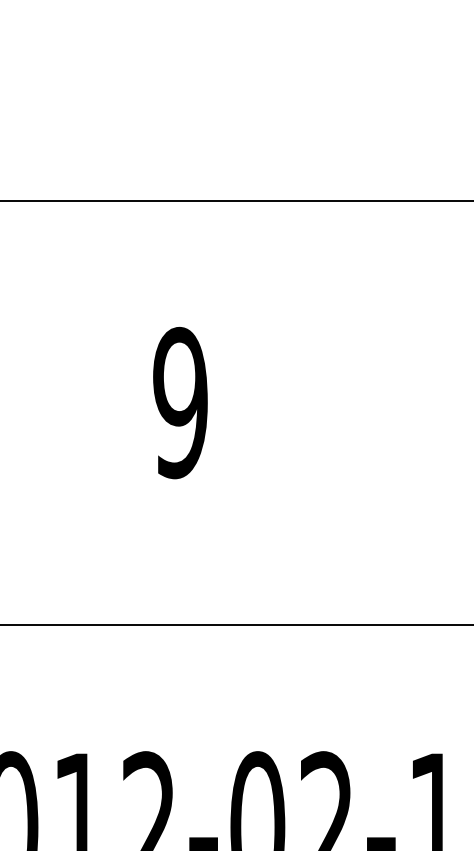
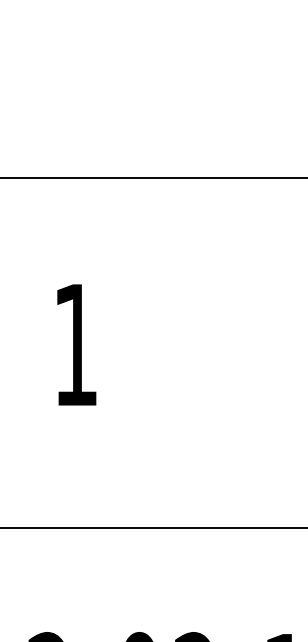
text: (180, 402) -> (75, 344), 9 -> 1

